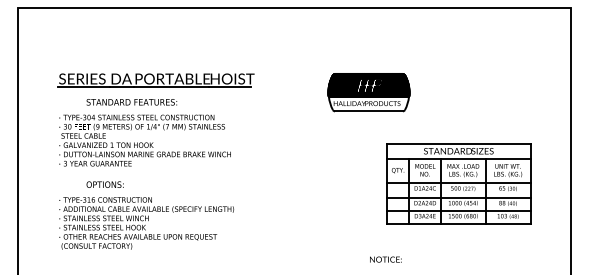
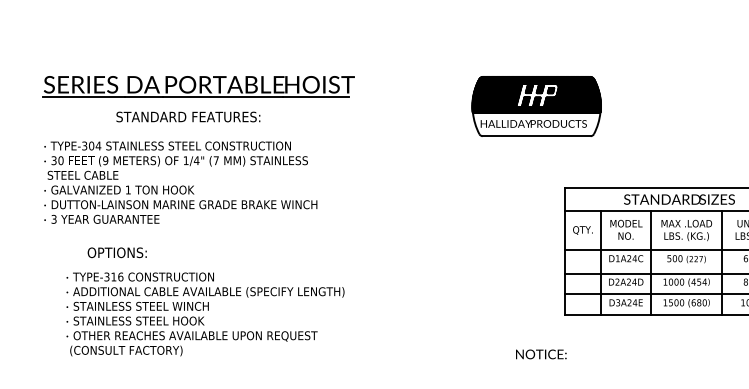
text: (131, 102) -> (187, 117), moved
text: (146, 223) -> (205, 314), moved
text: (385, 259) -> (540, 354), moved

